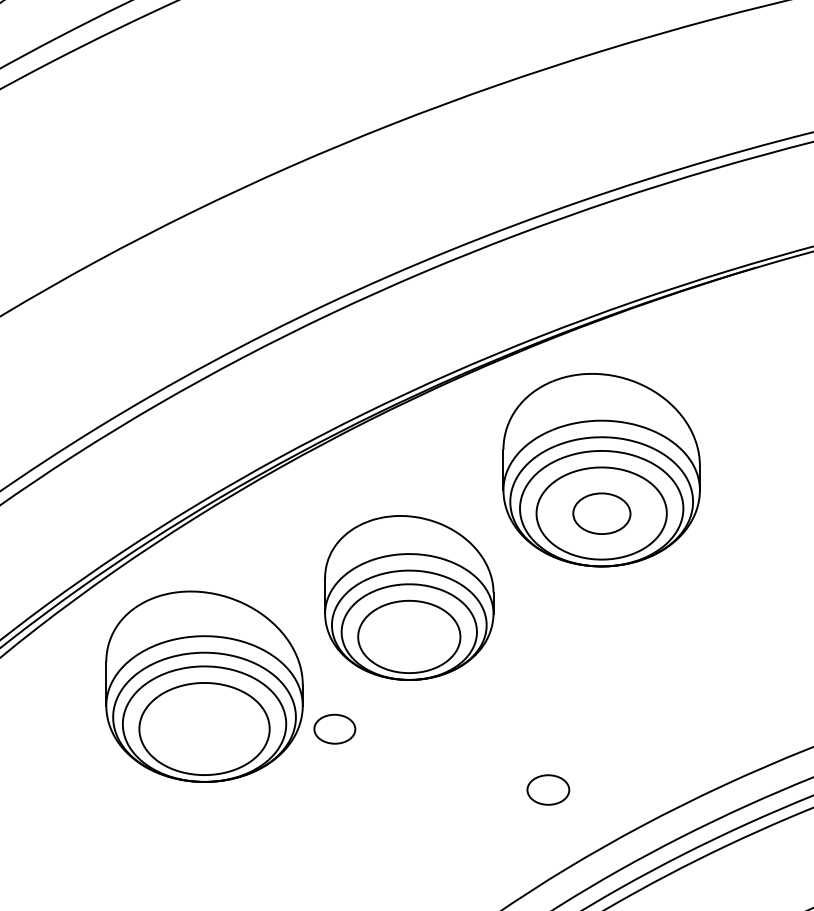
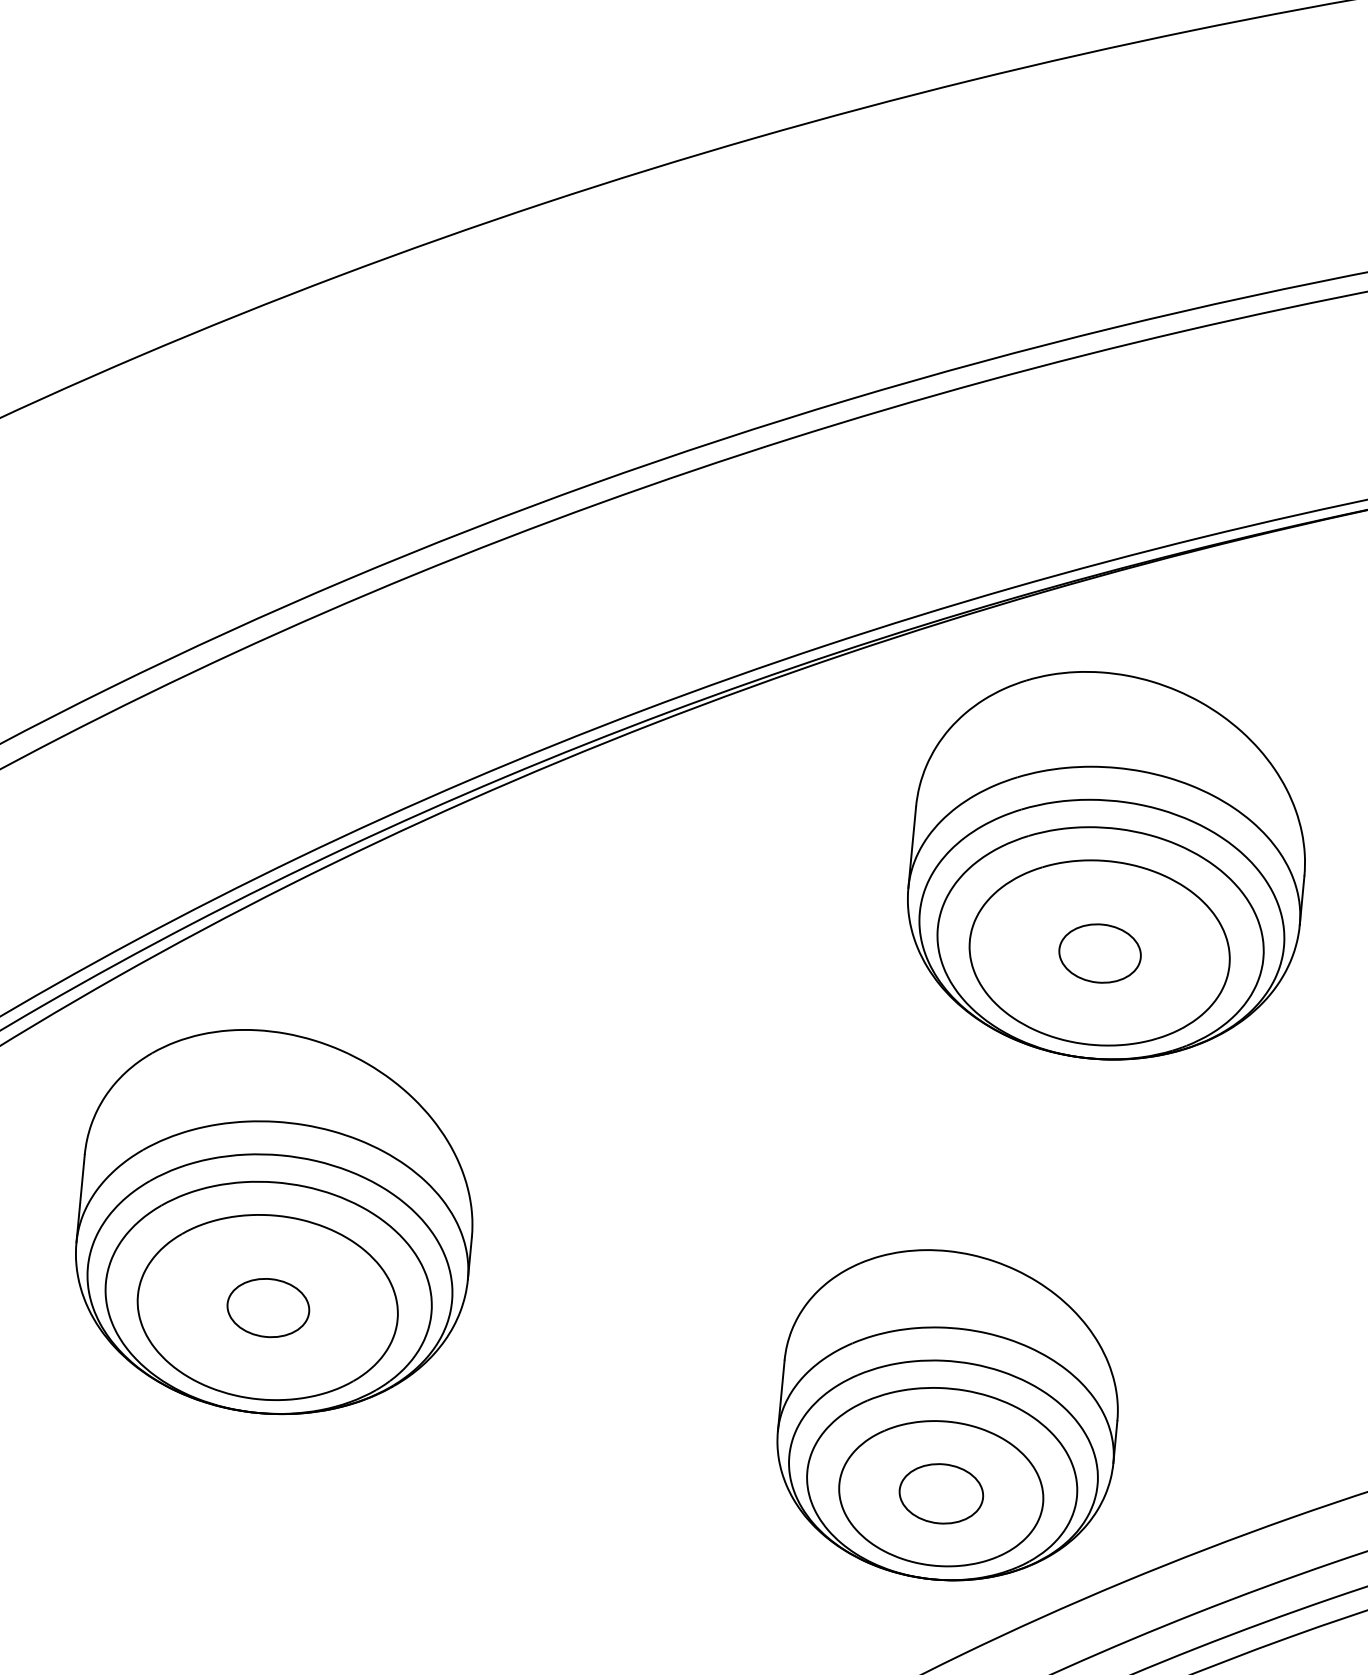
part: (601, 513) -> (1099, 952), size x0.71
part: (409, 597) -> (949, 1415), moved
part: (334, 728) -> (267, 1306), moved

